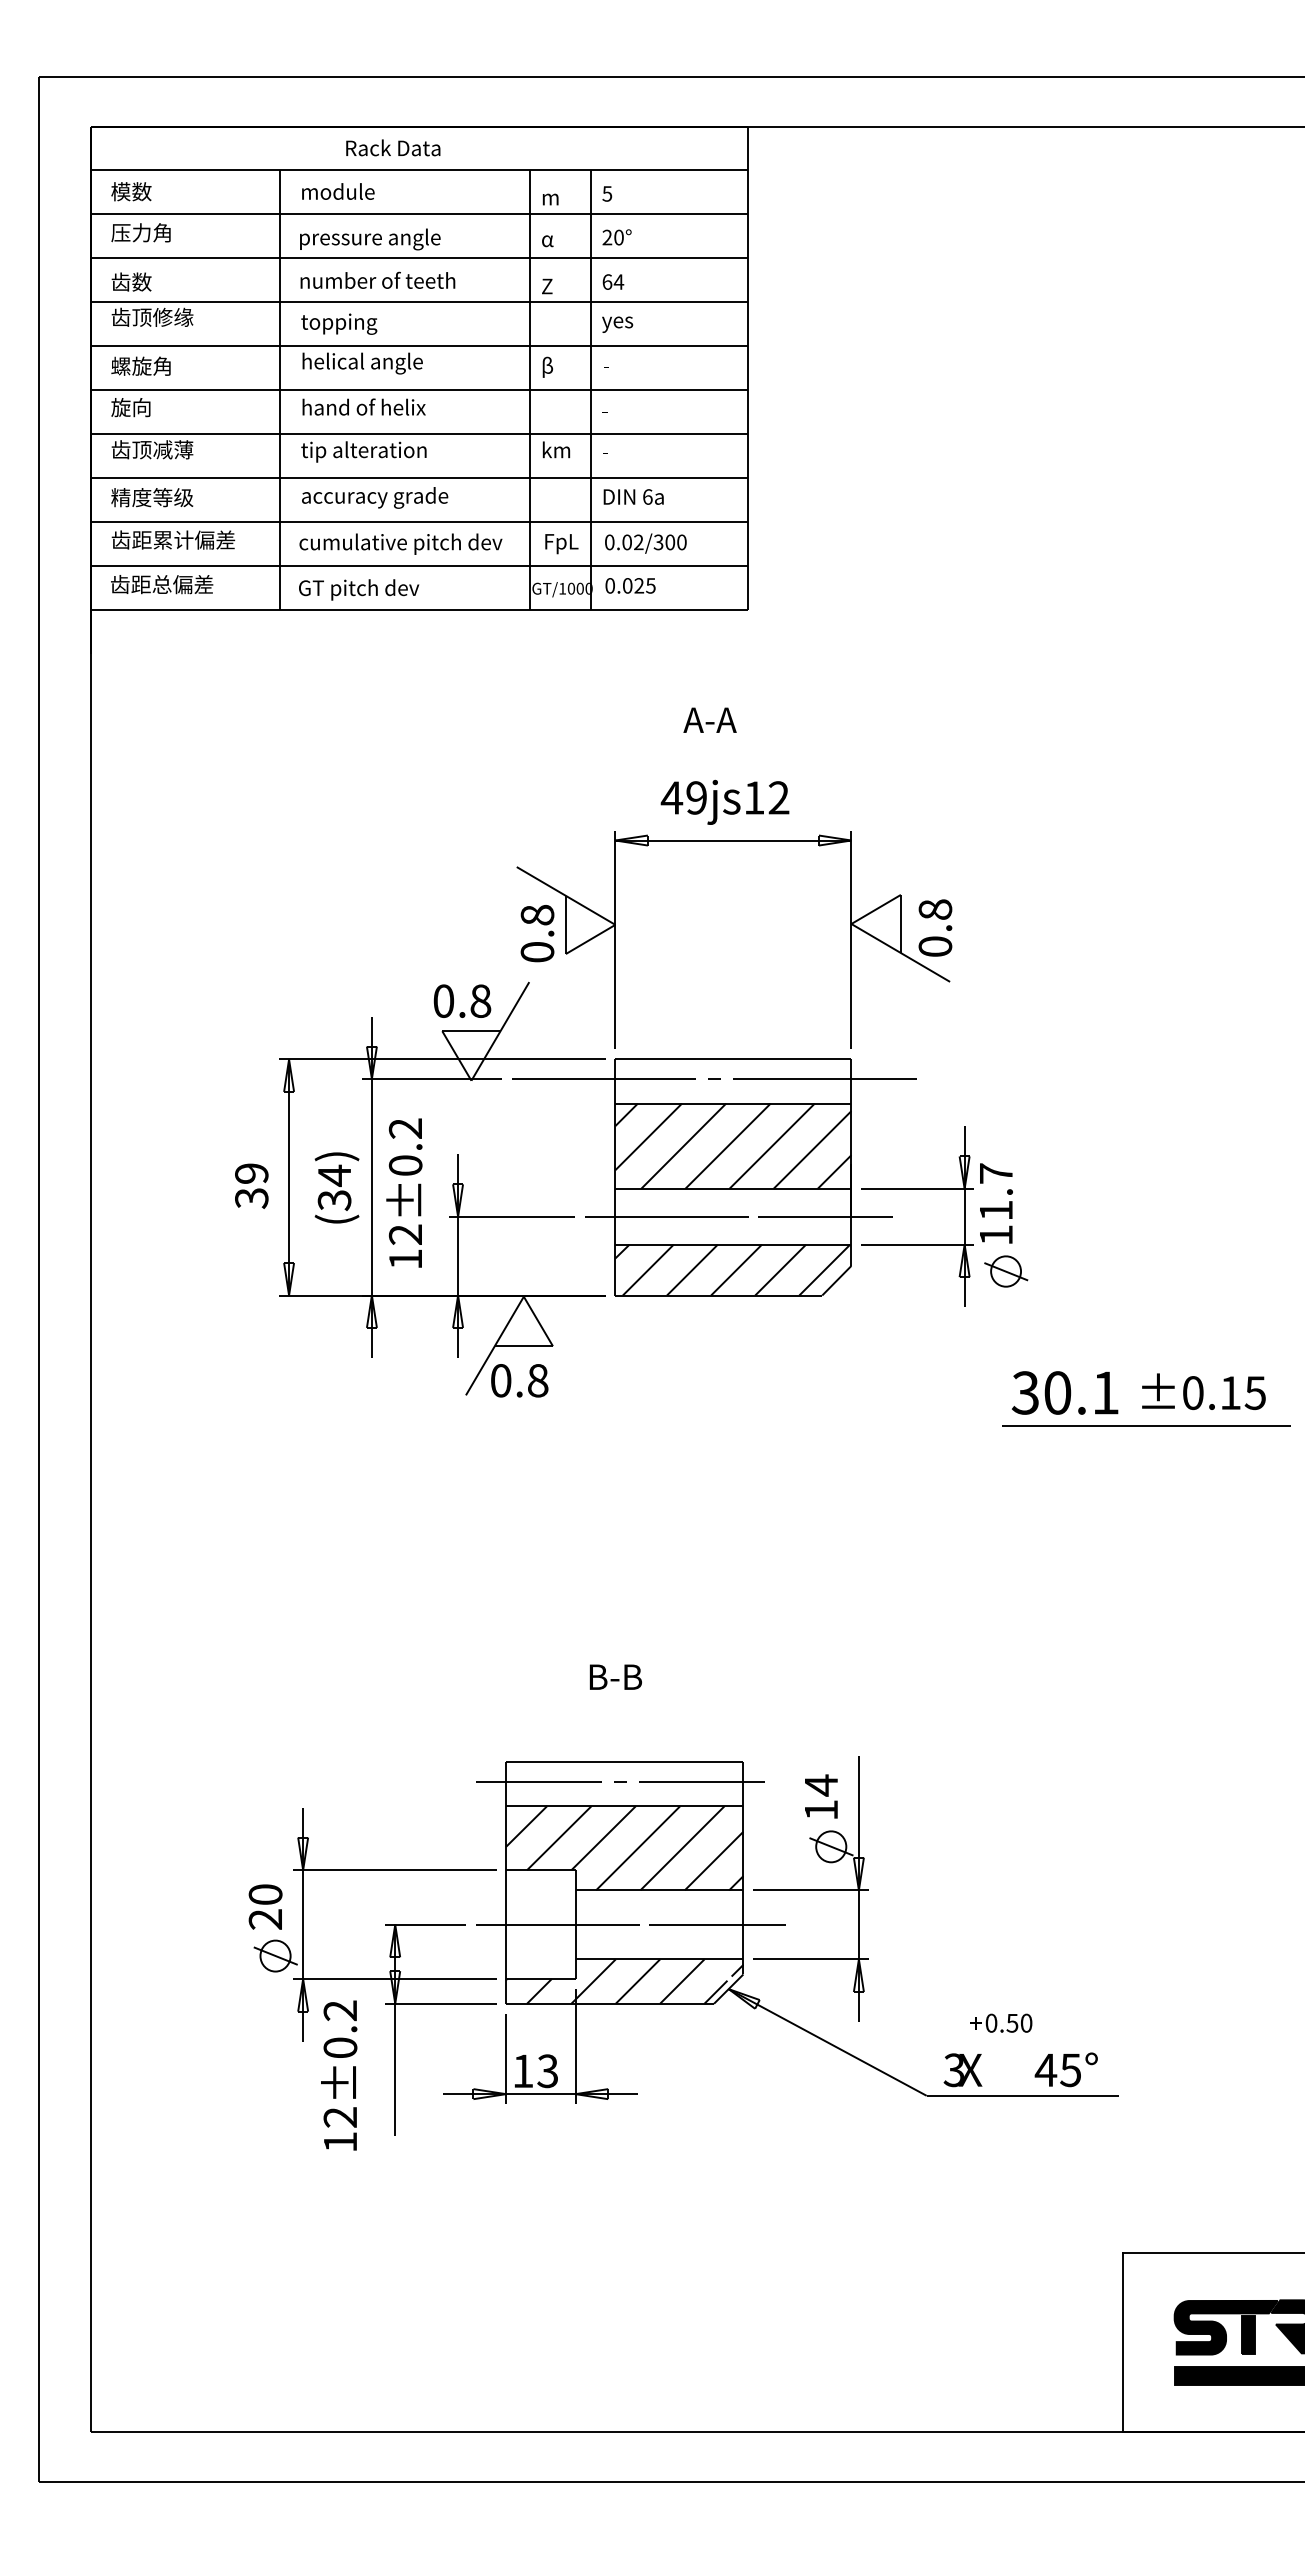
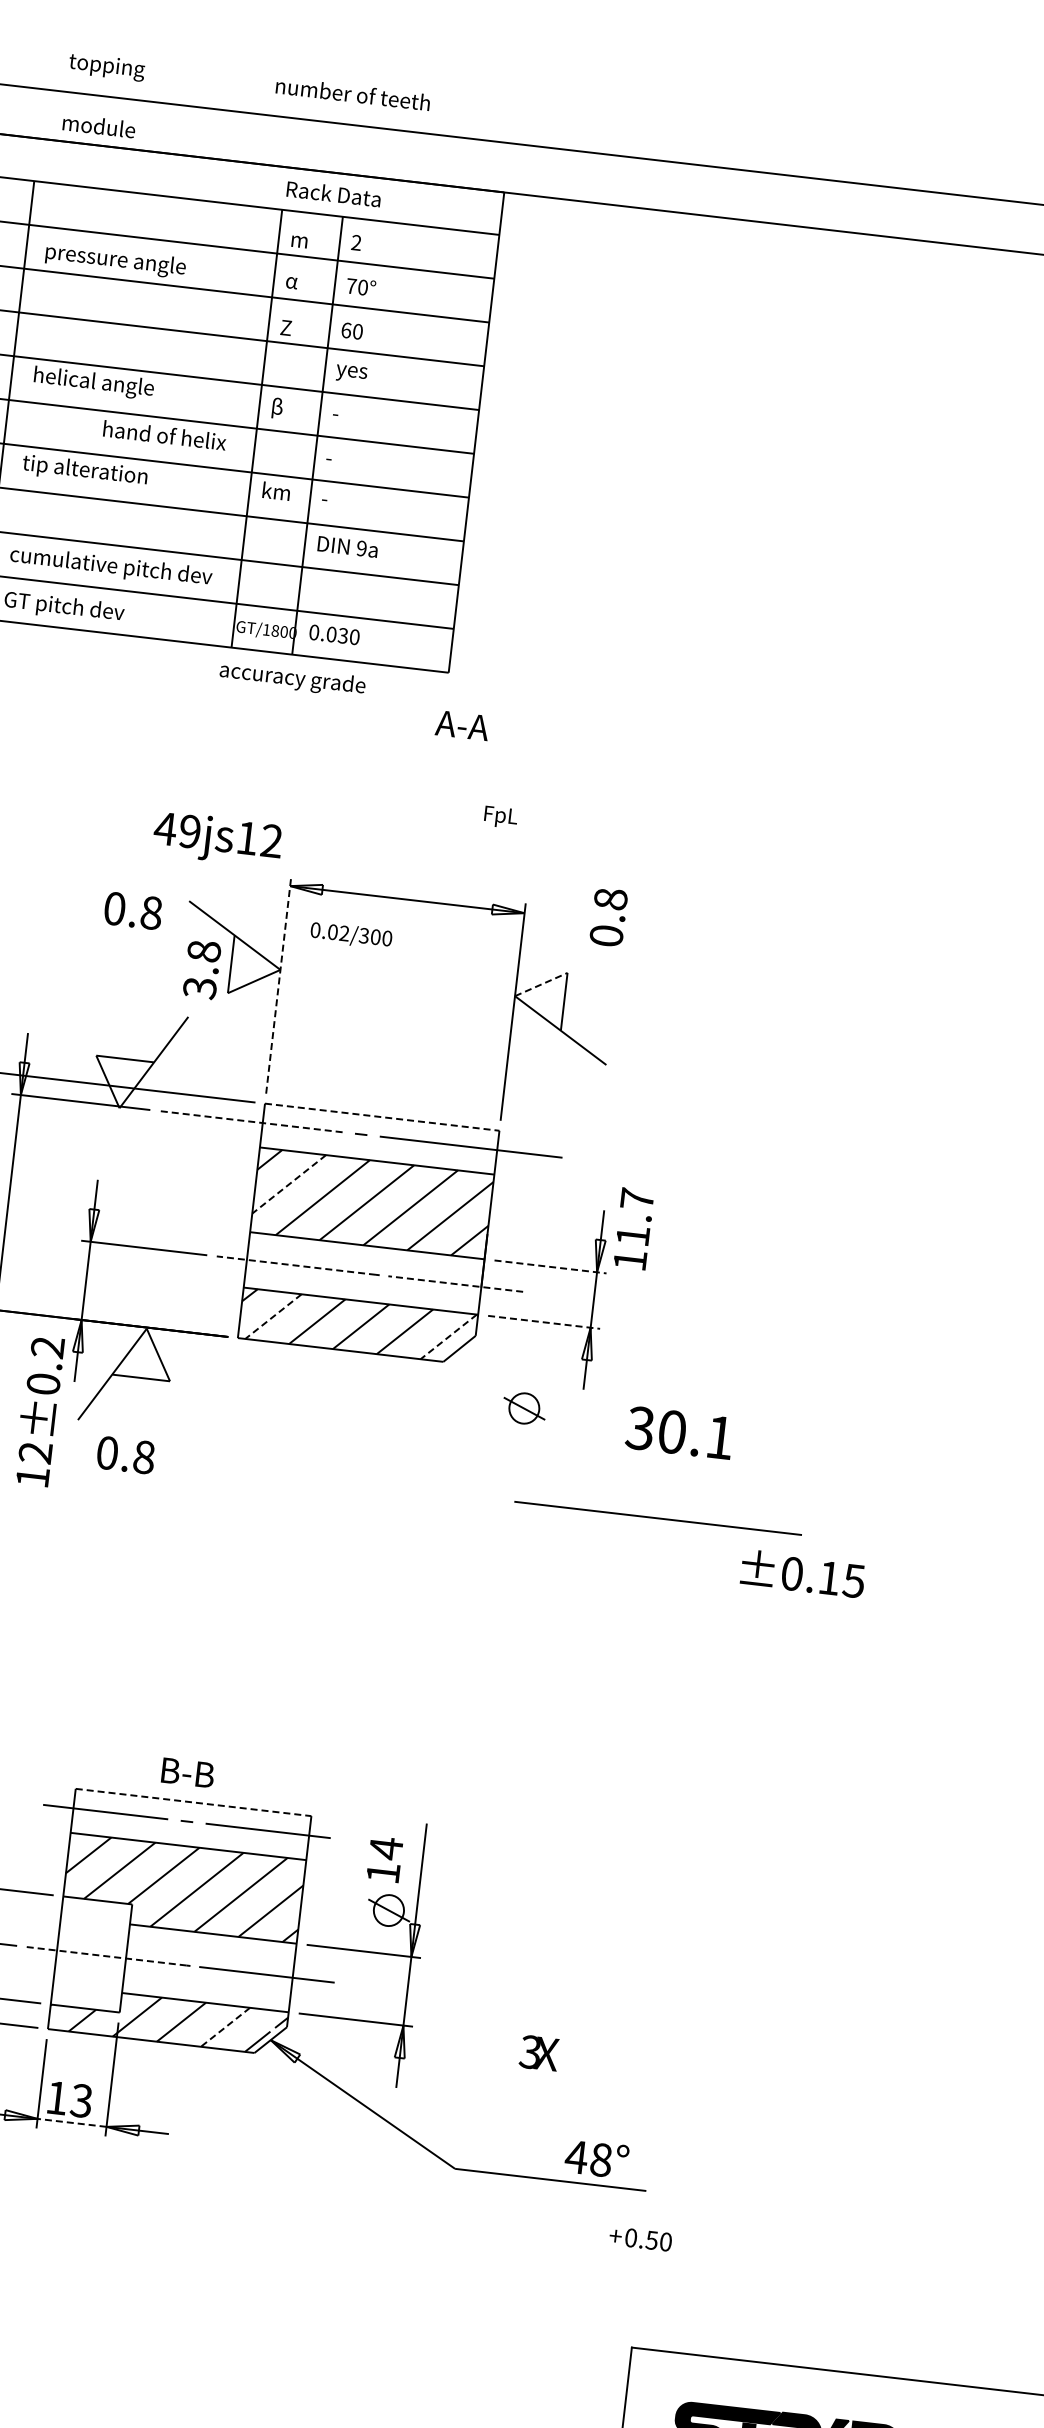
text: (393, 147) -> (334, 193), moved
text: (338, 191) -> (99, 126), moved
text: (607, 193) -> (356, 242), 5 -> 2
text: (607, 237) -> (351, 286), 20° -> 70°
text: (377, 279) -> (352, 93), moved
text: (618, 281) -> (357, 331), 64 -> 60
text: (339, 323) -> (107, 66), moved
text: (363, 406) -> (164, 434), moved
text: (647, 496) -> (361, 548), 6a -> 9a
text: (375, 497) -> (293, 679), moved
text: (645, 543) -> (351, 935), moved
text: (561, 544) -> (500, 817), moved
text: (644, 585) -> (348, 636), 0.025 -> 0.030
text: (571, 588) -> (275, 630), GT/1000 -> GT/1800
text: (709, 719) -> (461, 724), moved
text: (724, 801) -> (217, 838), moved
line: (876, 909) -> (541, 984), solid -> dashed
text: (935, 927) -> (608, 916), moved
line: (615, 939) -> (278, 984), solid -> dashed
text: (537, 952) -> (199, 988), 0.8 -> 3.8
text: (462, 1000) -> (133, 910), moved
line: (733, 1059) -> (382, 1117), solid -> dashed
line: (603, 1079) -> (250, 1122), solid -> dashed
line: (648, 1137) -> (288, 1184), solid -> dashed
line: (918, 1188) -> (551, 1266), solid -> dashed
text: (404, 1192) -> (39, 1410), moved
text: (996, 1203) -> (634, 1228), moved
line: (664, 1216) -> (295, 1265), solid -> dashed
line: (825, 1216) -> (455, 1283), solid -> dashed
line: (918, 1244) -> (544, 1322), solid -> dashed
line: (648, 1270) -> (273, 1317), solid -> dashed
line: (824, 1270) -> (448, 1337), solid -> dashed
part: (1006, 1271) -> (524, 1408), moved
text: (519, 1380) -> (125, 1454), moved
text: (1203, 1391) -> (802, 1573), moved
text: (1065, 1392) -> (680, 1432), moved
line: (1146, 1425) -> (658, 1517), moved
text: (615, 1676) -> (187, 1772), moved
line: (624, 1761) -> (193, 1802), solid -> dashed
line: (556, 1924) -> (107, 1956), solid -> dashed
line: (681, 1981) -> (224, 2027), solid -> dashed
text: (1001, 2022) -> (641, 2238), moved
text: (962, 2070) -> (538, 2053), moved
text: (1070, 2070) -> (600, 2160), 45° -> 48°
line: (540, 2094) -> (71, 2123), solid -> dashed

